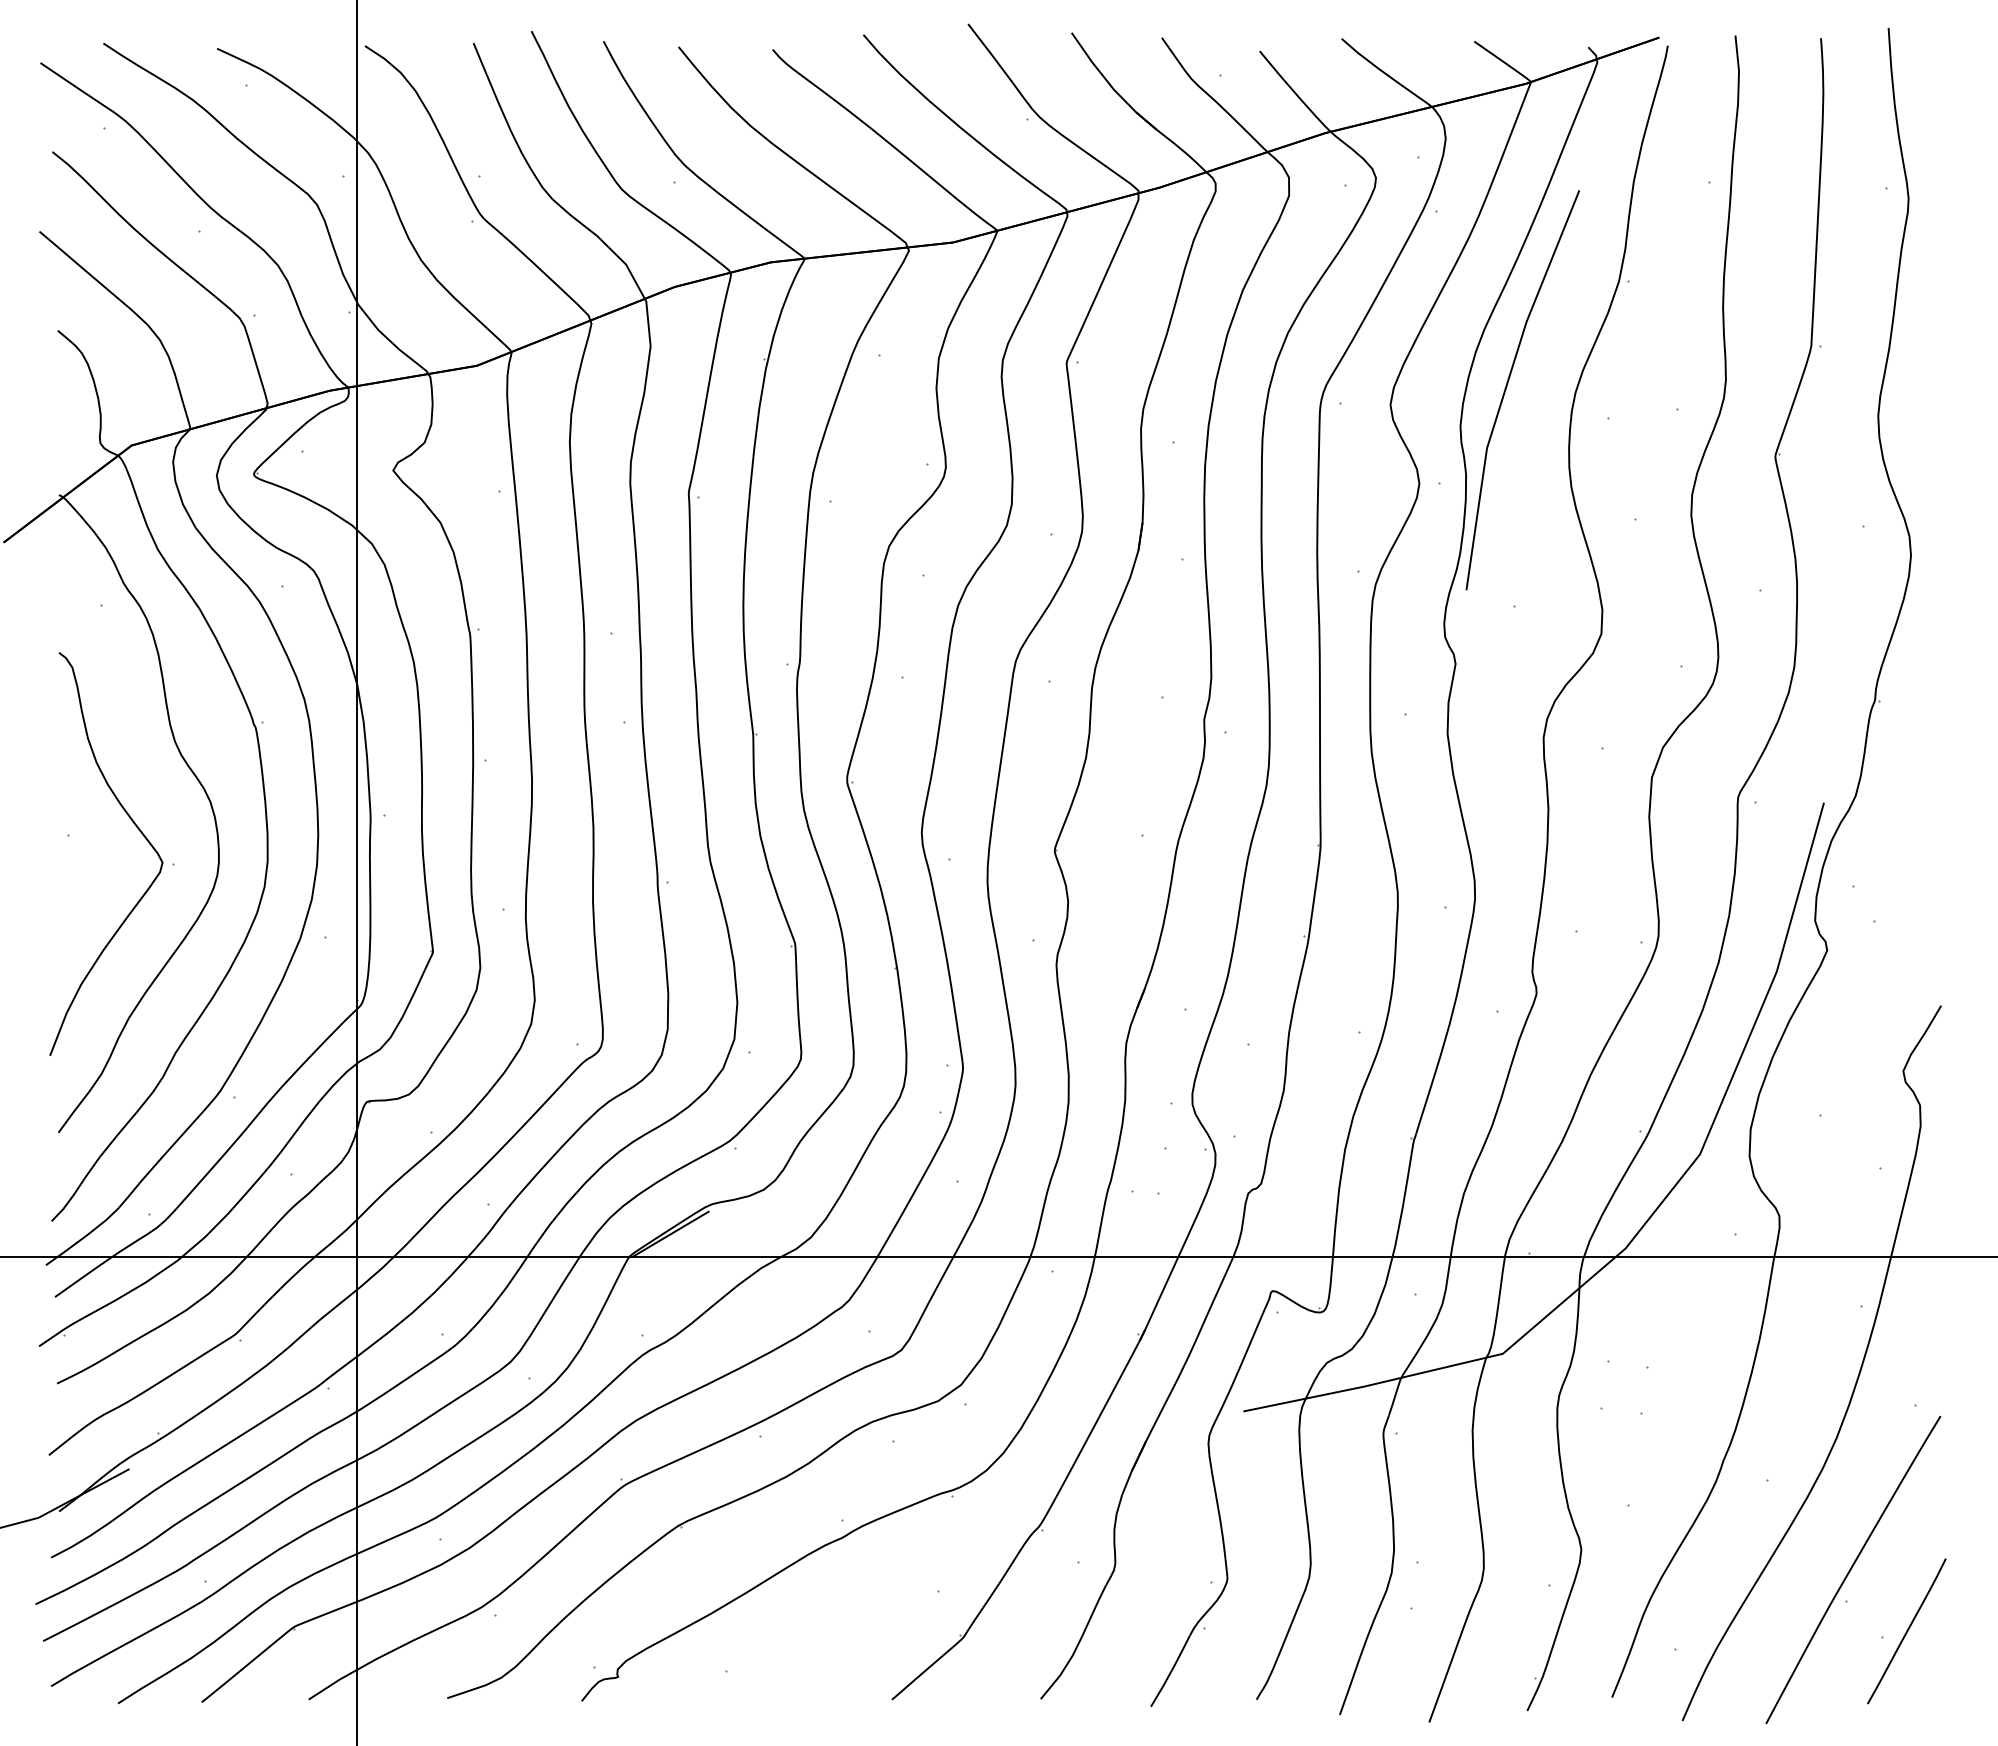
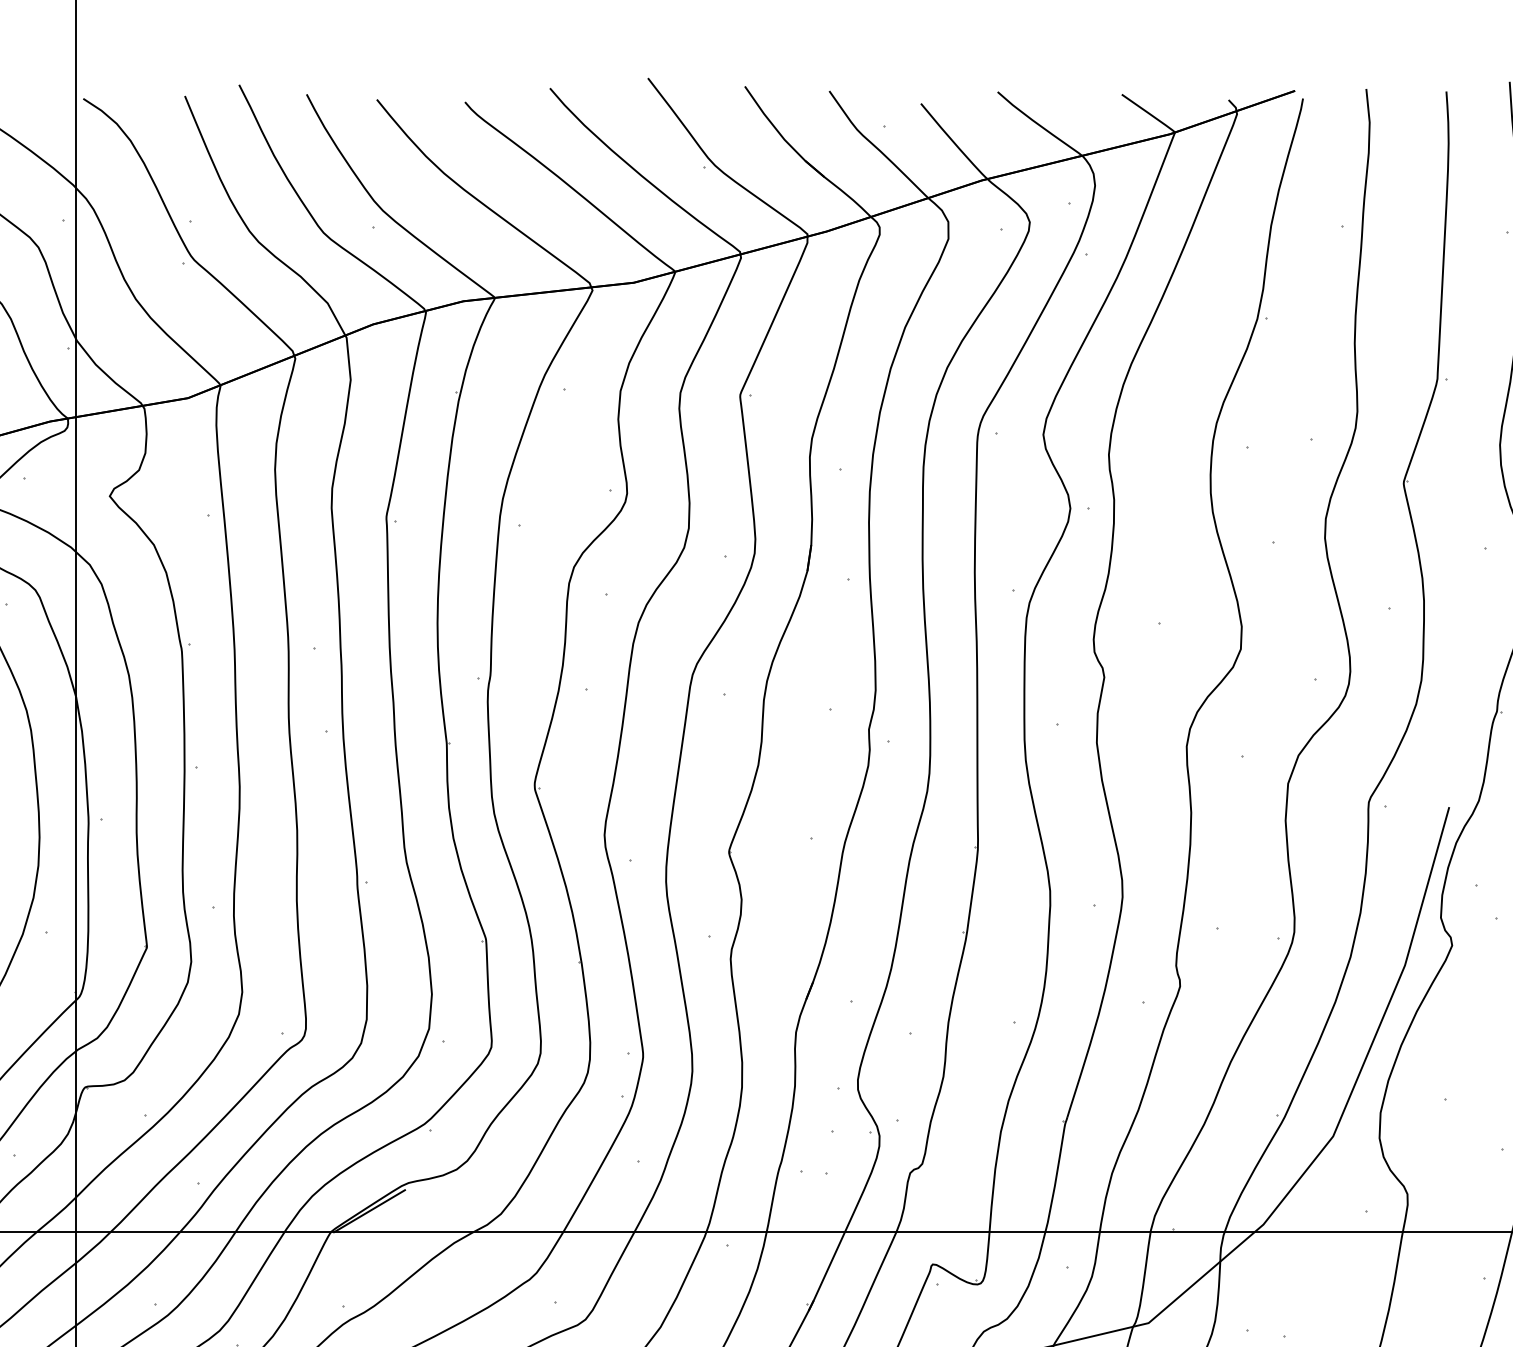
line: (1507, 386) -> (1152, 417), removed

